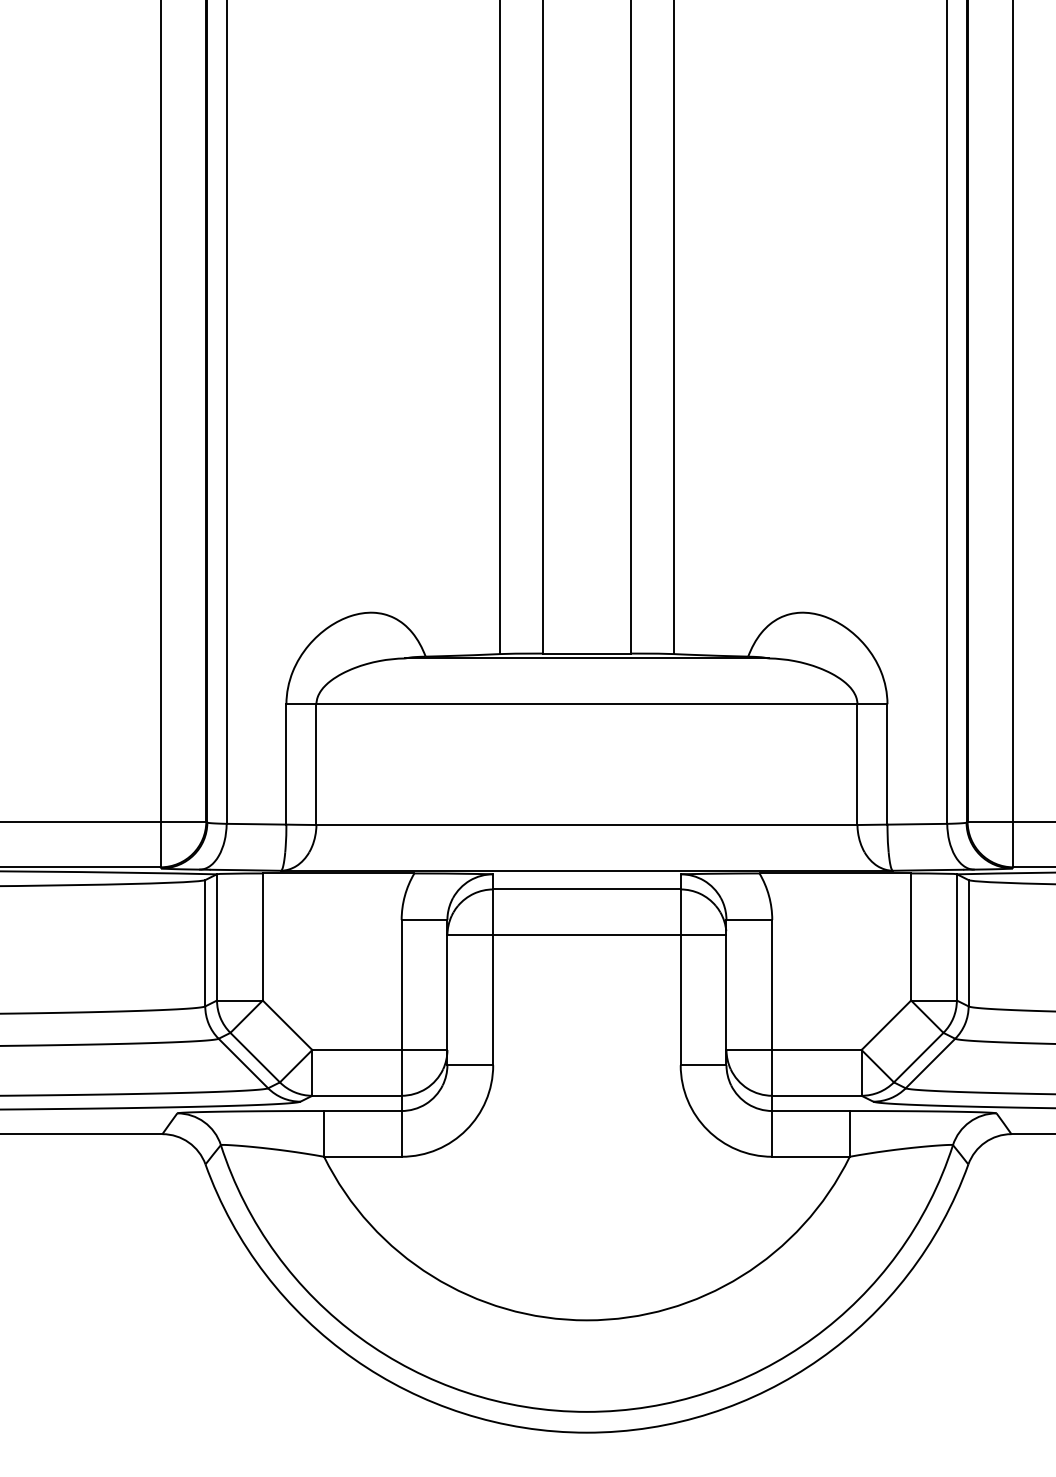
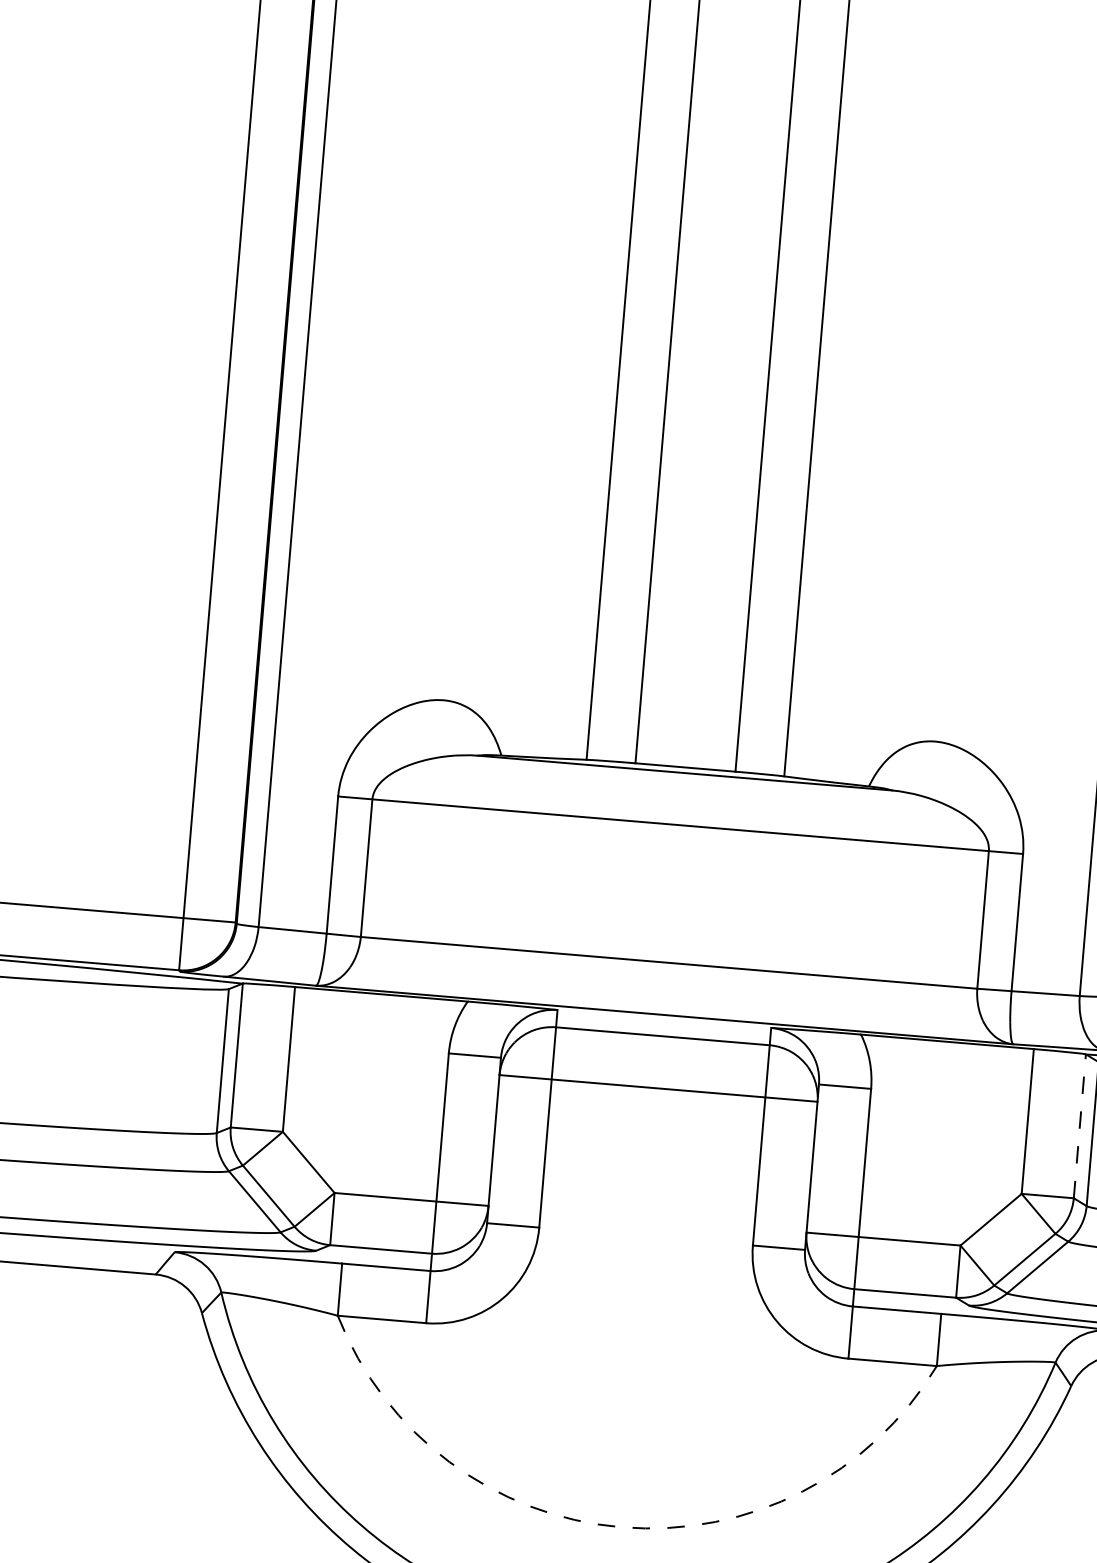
line: (956, 936) -> (1079, 1125), solid -> dashed
arc: (586, 1320) -> (621, 1527), solid -> dashed

